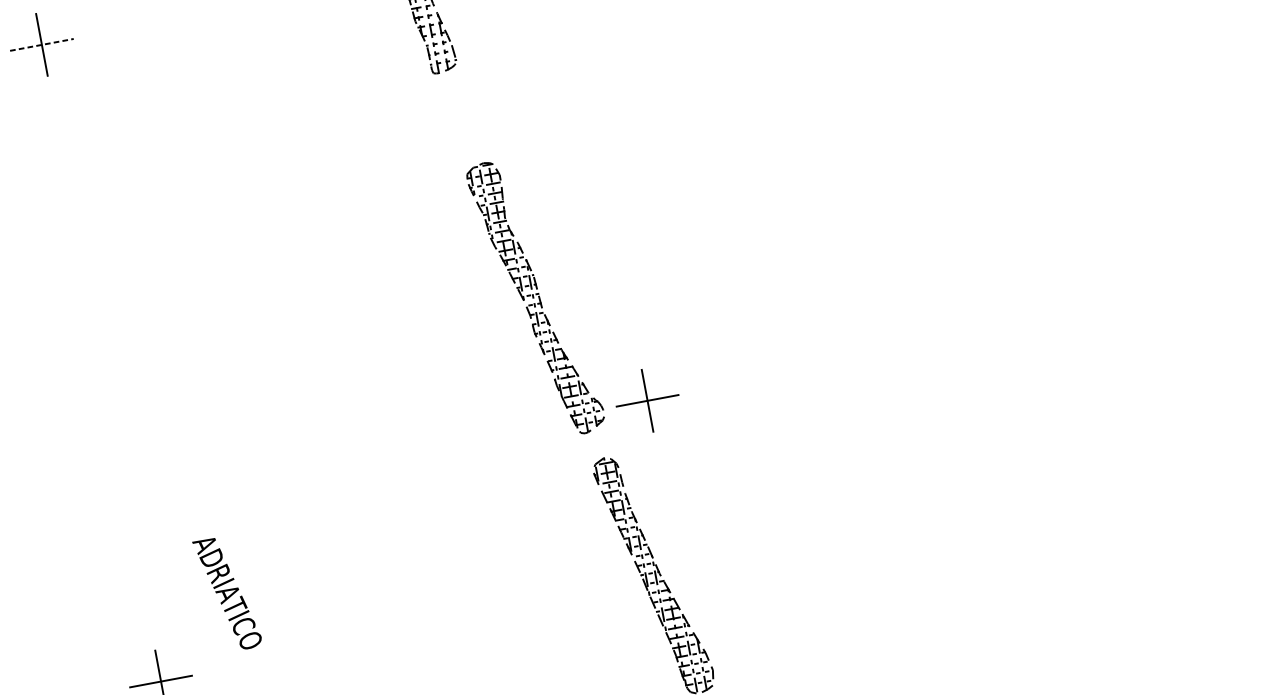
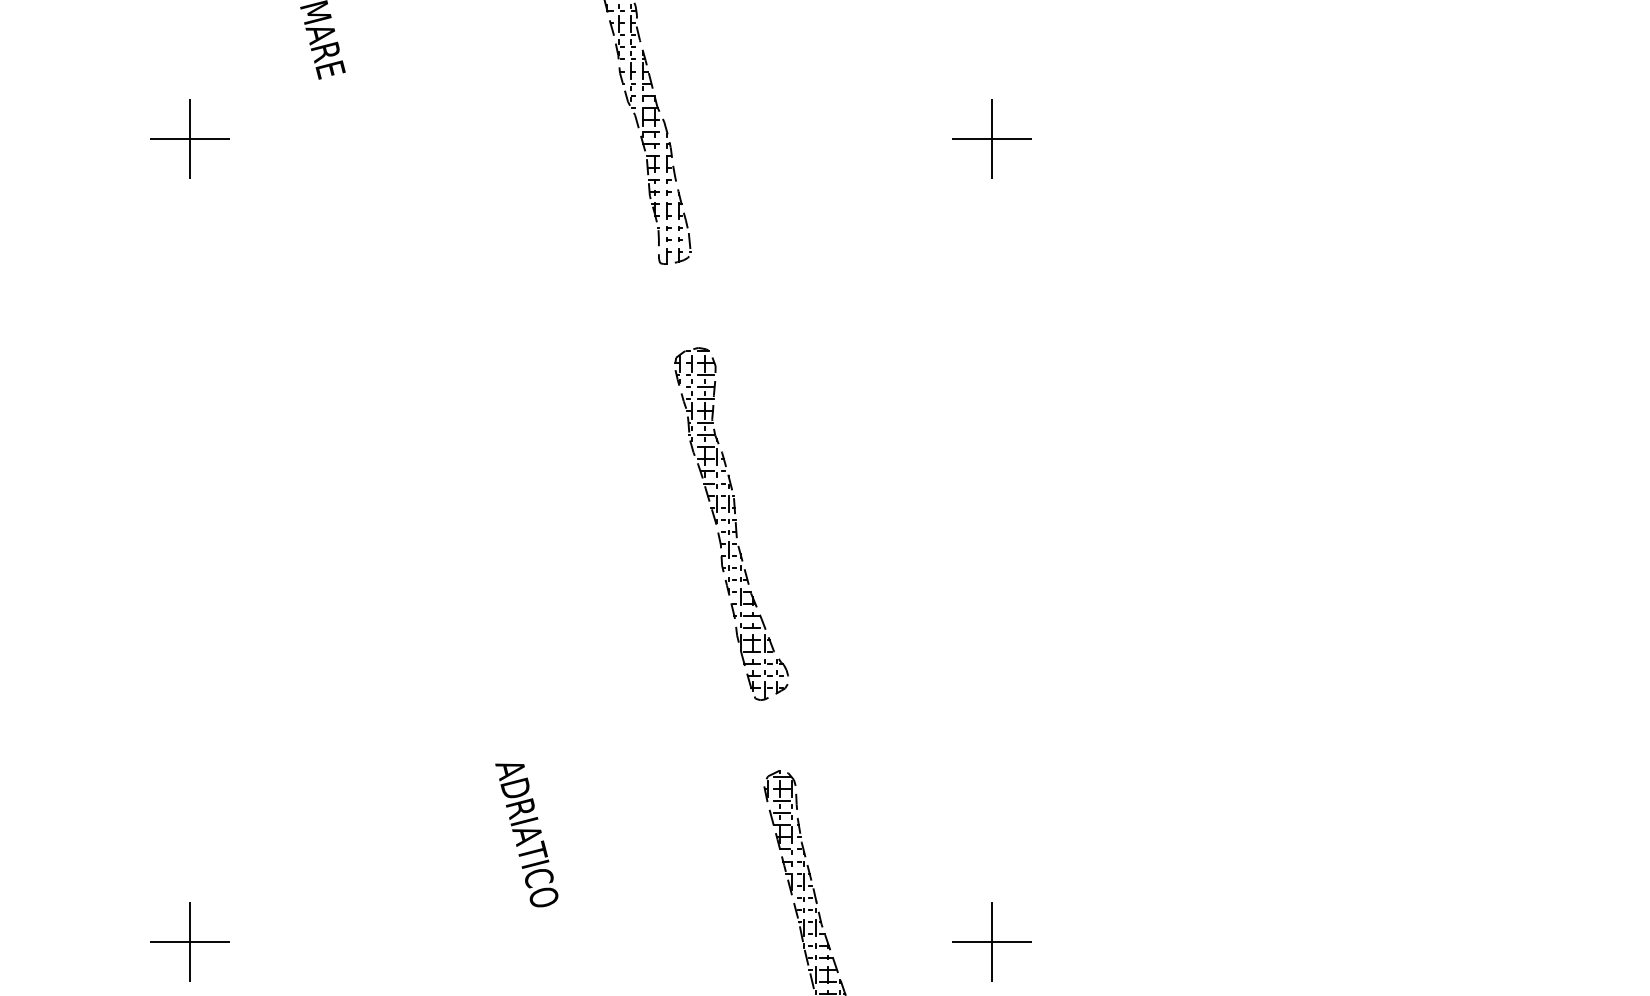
line: (42, 44) -> (190, 139), dashed -> solid
part: (535, 297) -> (731, 523), moved
part: (647, 400) -> (991, 941), moved
text: (227, 594) -> (526, 835), moved

